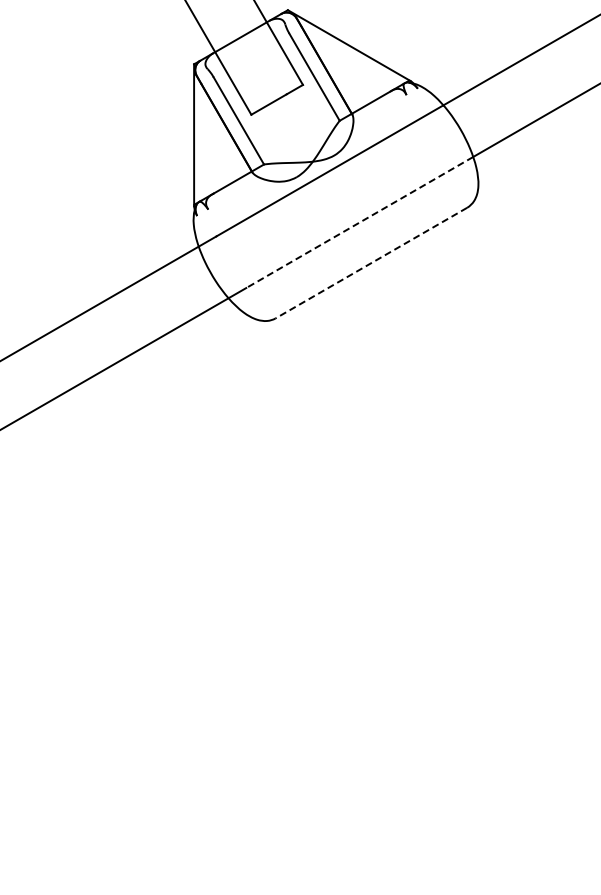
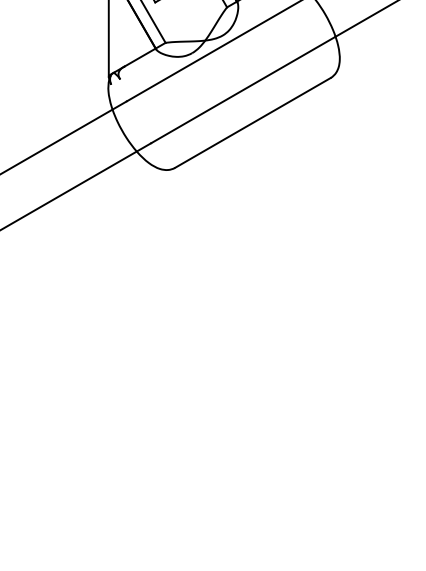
line: (359, 222) -> (243, 89), dashed -> solid
line: (371, 263) -> (252, 123), dashed -> solid

